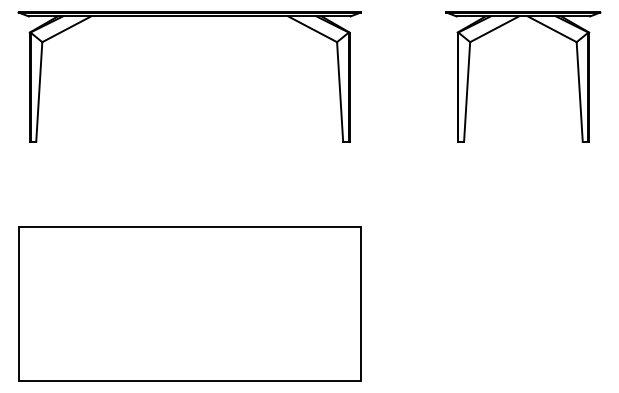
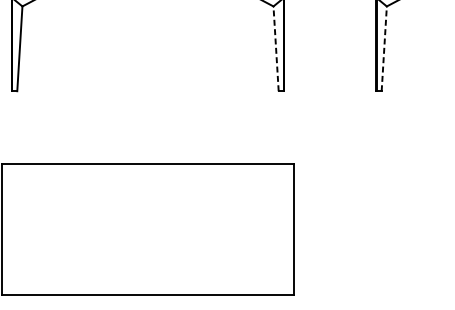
line: (340, 91) -> (276, 48), solid -> dashed
line: (467, 91) -> (384, 48), solid -> dashed

